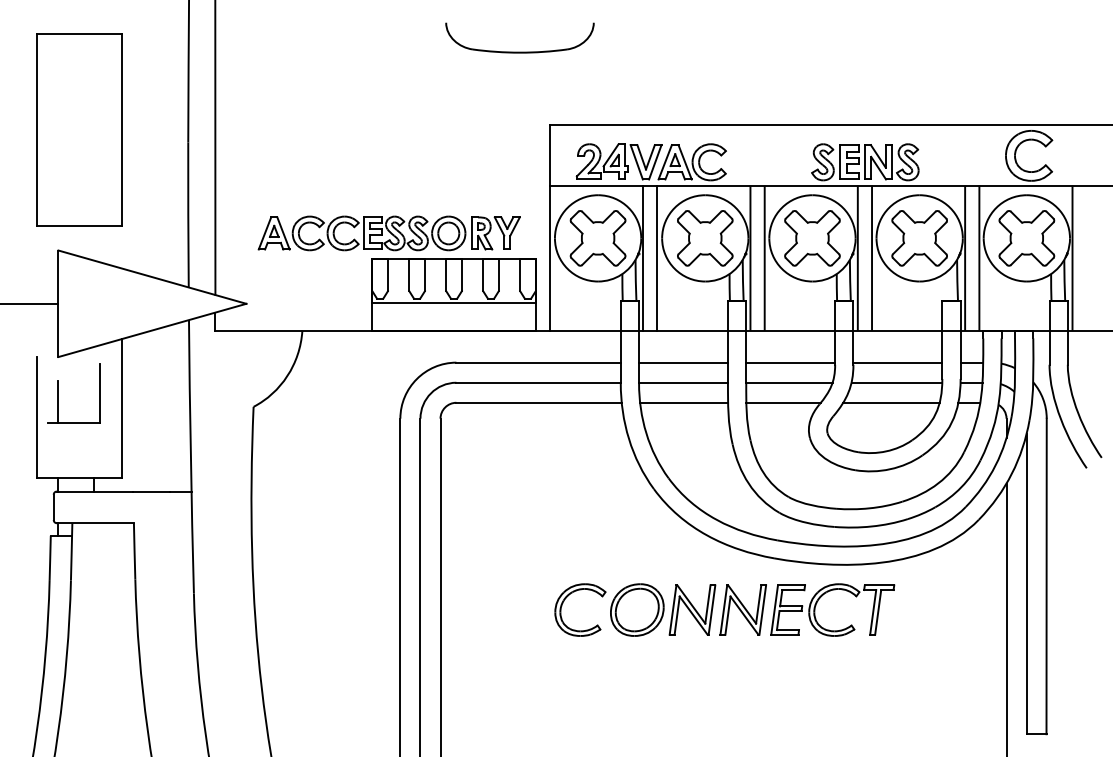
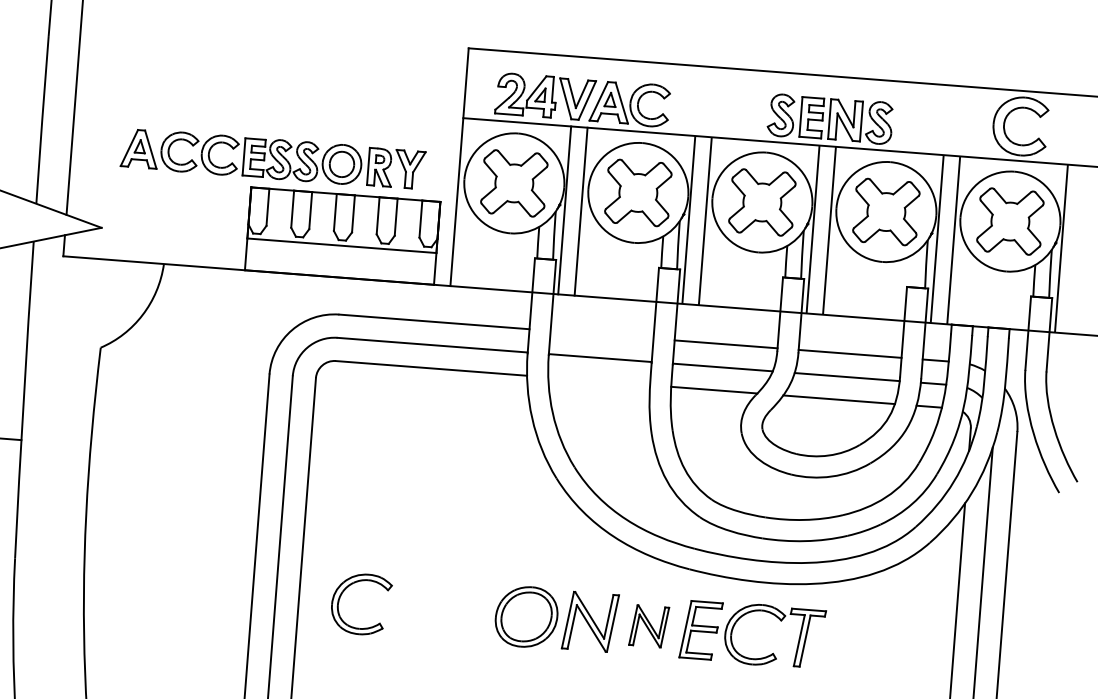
line: (683, 362) -> (602, 334), removed
line: (684, 402) -> (599, 381), removed
part: (568, 596) -> (348, 587), moved
part: (742, 609) -> (648, 625), size x0.7

